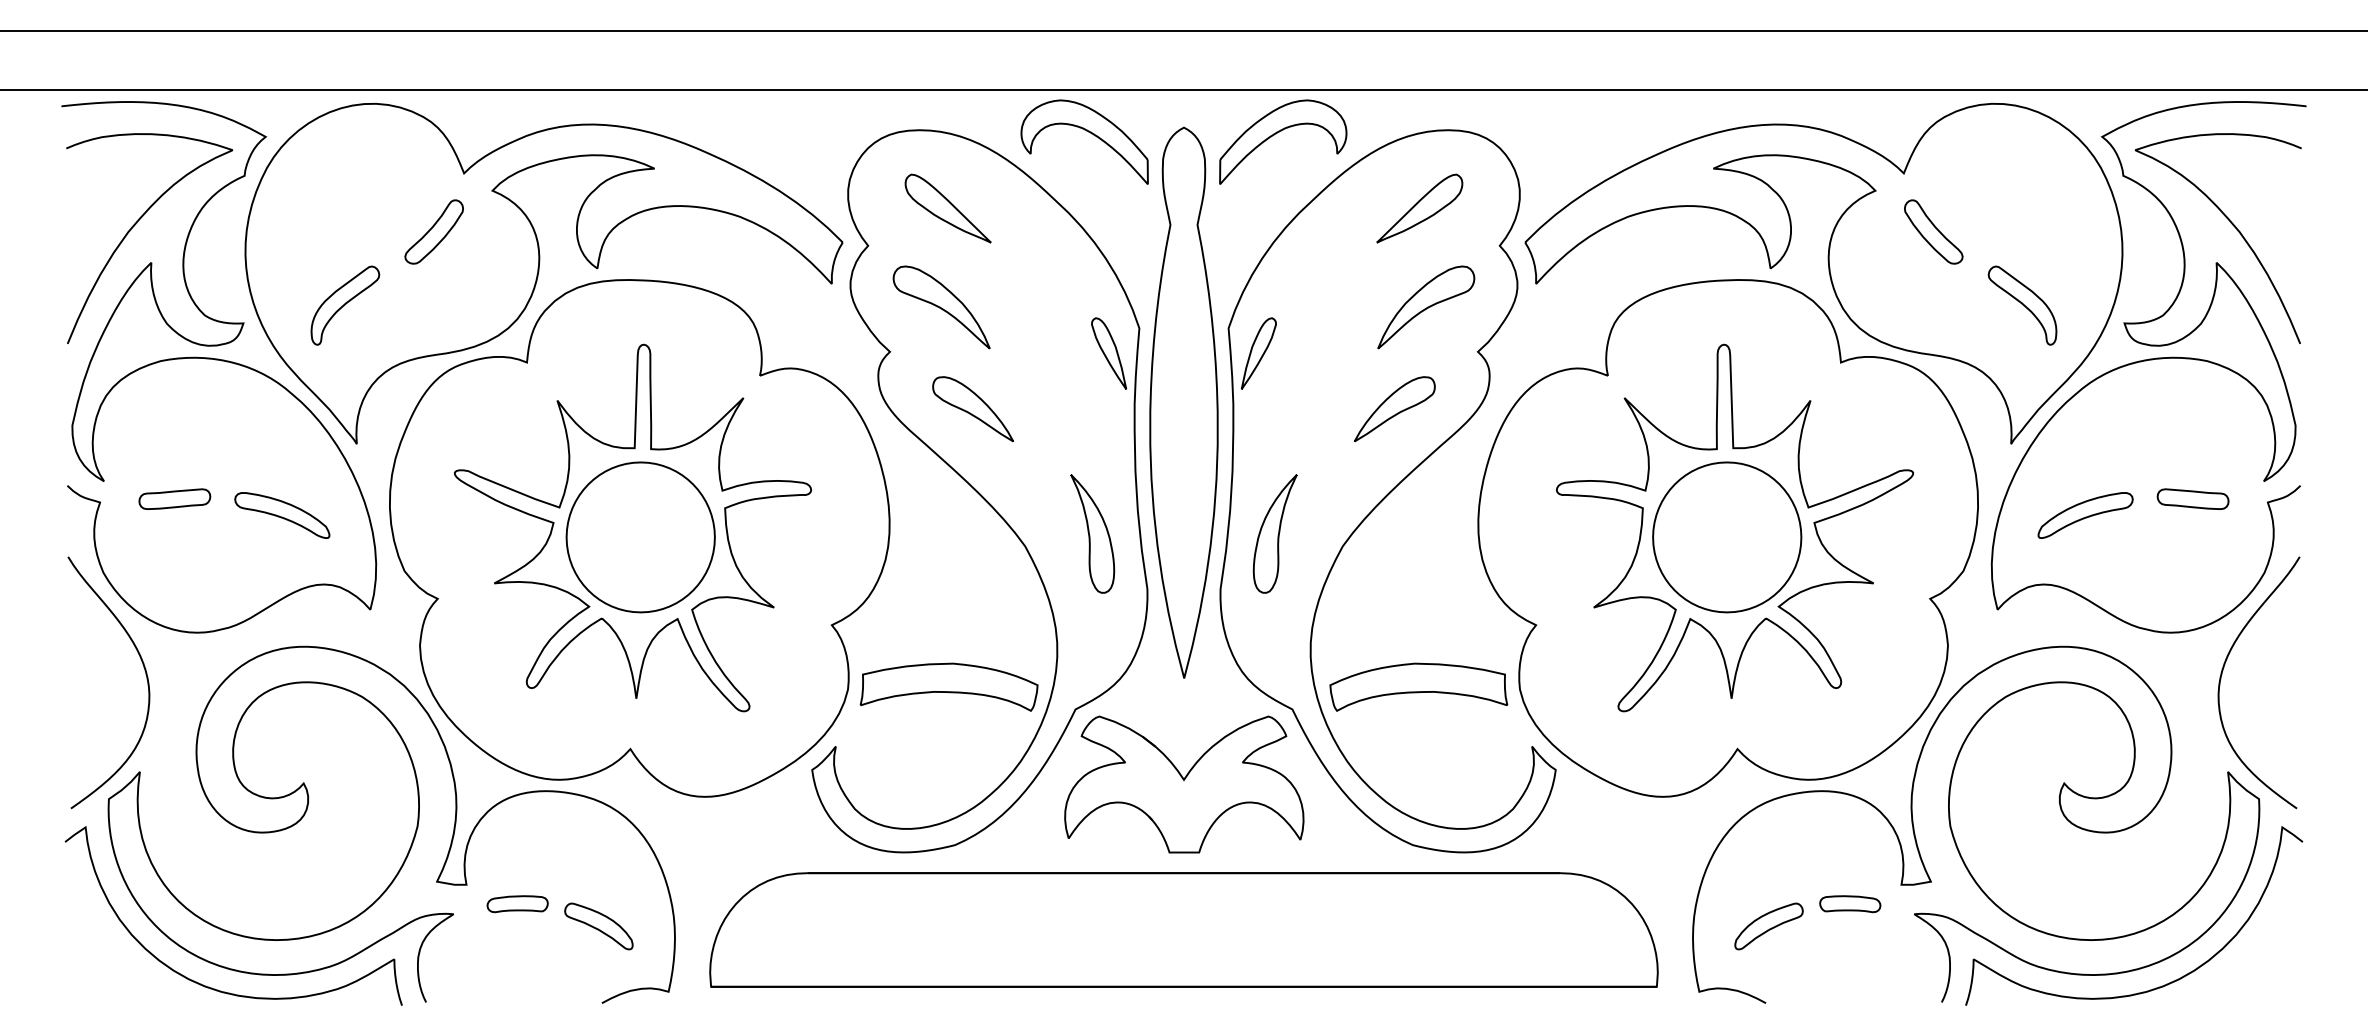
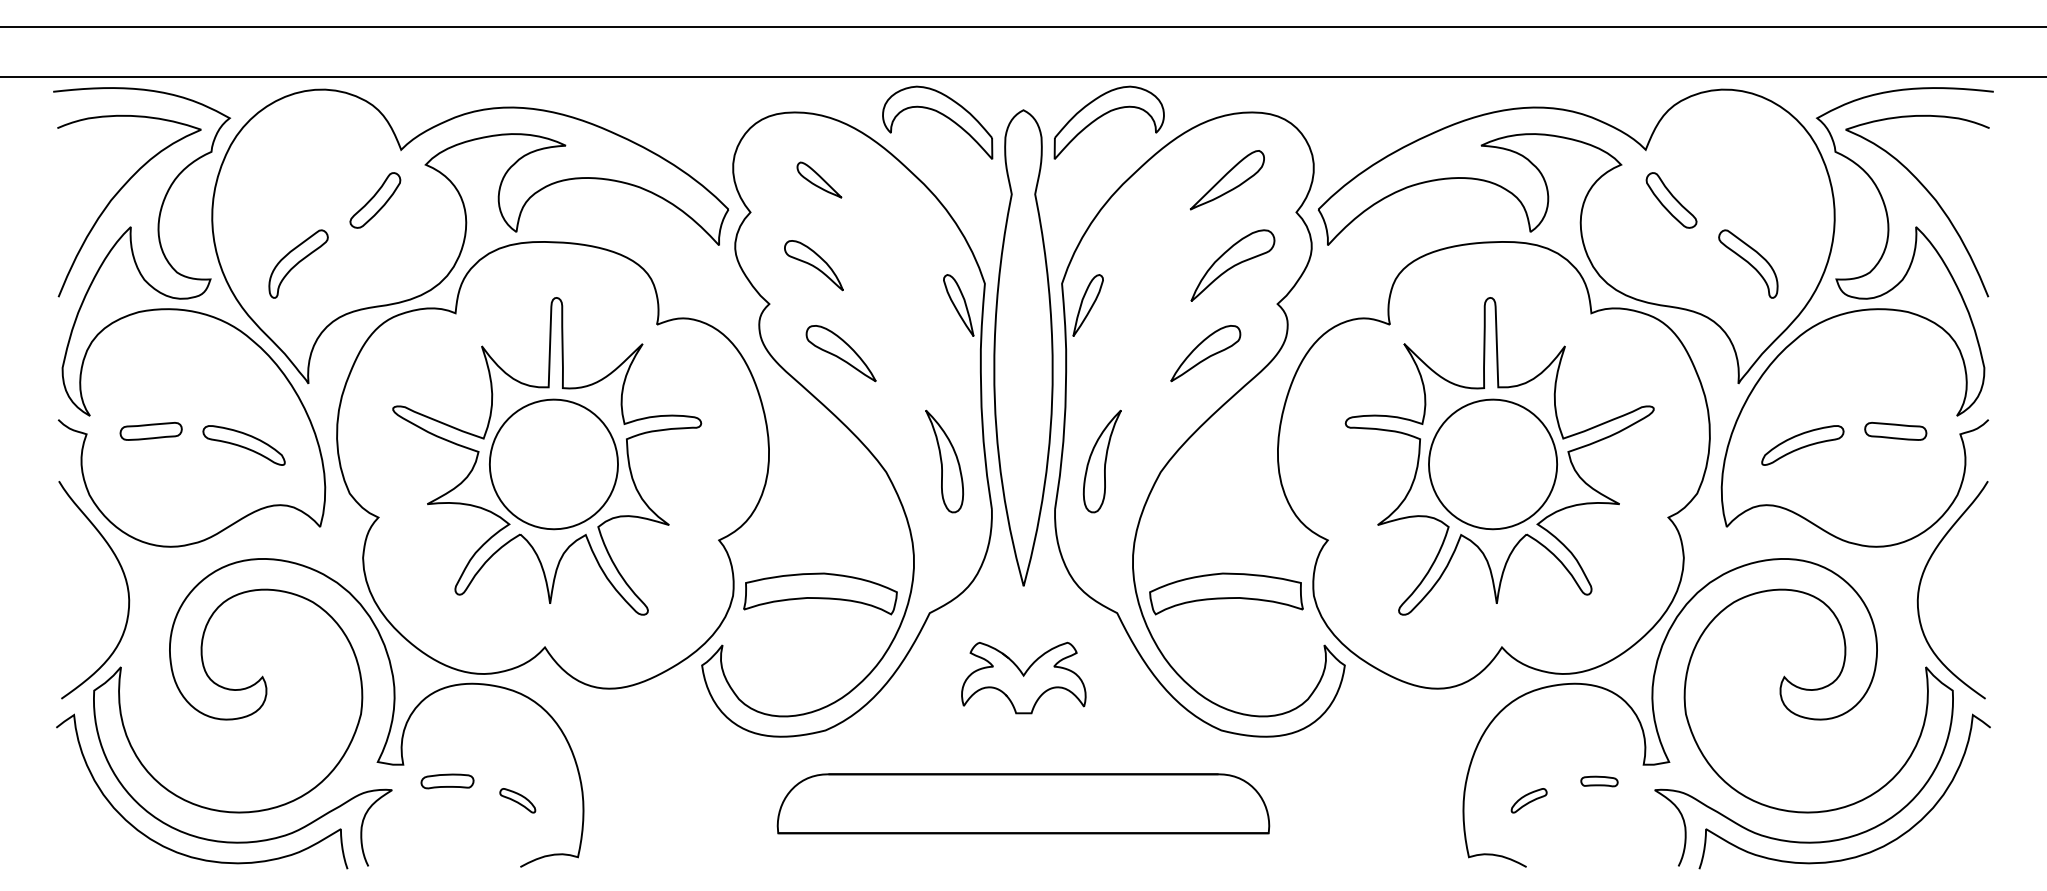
part: (947, 208) -> (819, 180), size x0.6
part: (941, 307) -> (813, 265), size x0.7
part: (1184, 784) -> (1023, 678), size x0.6
part: (1850, 904) -> (1599, 781), size x0.7
part: (598, 926) -> (517, 800), size x0.6
part: (1768, 926) -> (1528, 800), size x0.6
part: (1183, 929) -> (1023, 803), size x0.6

